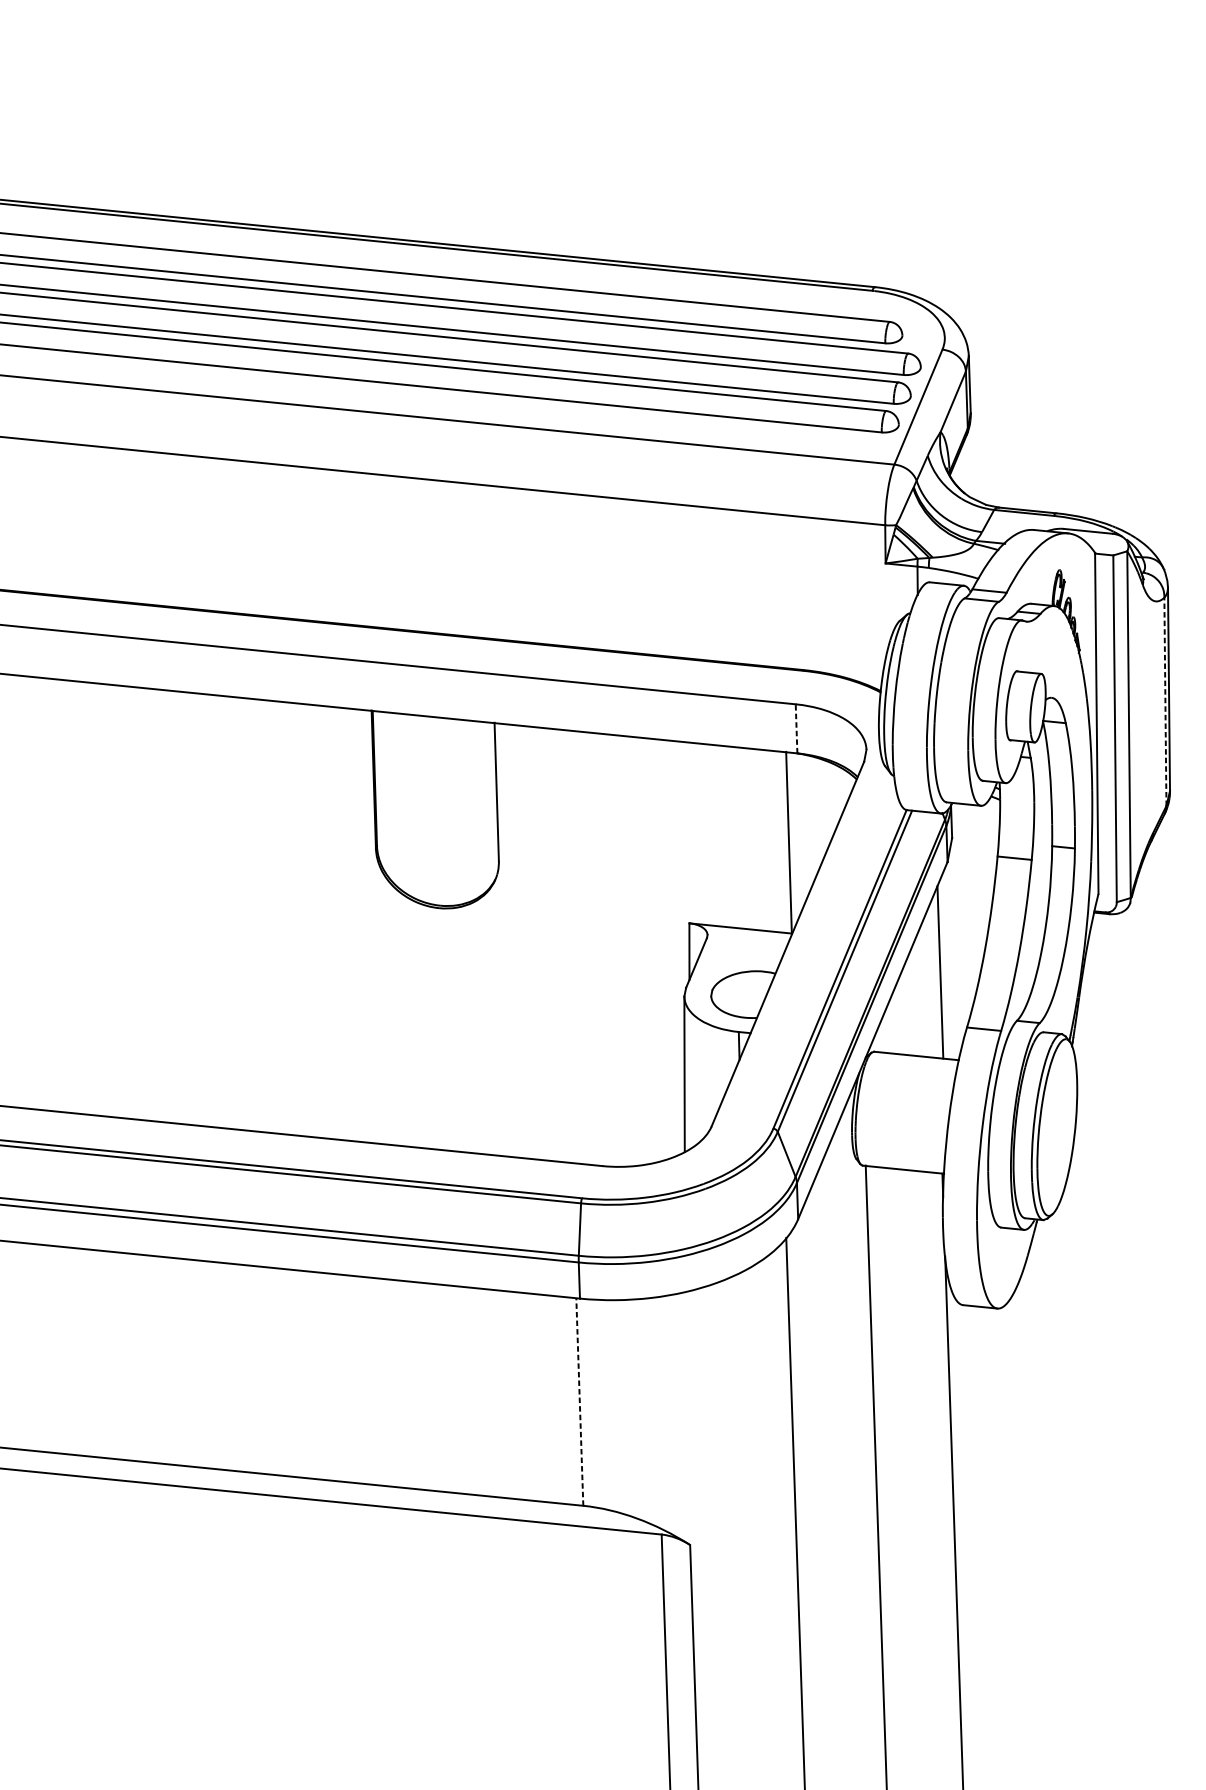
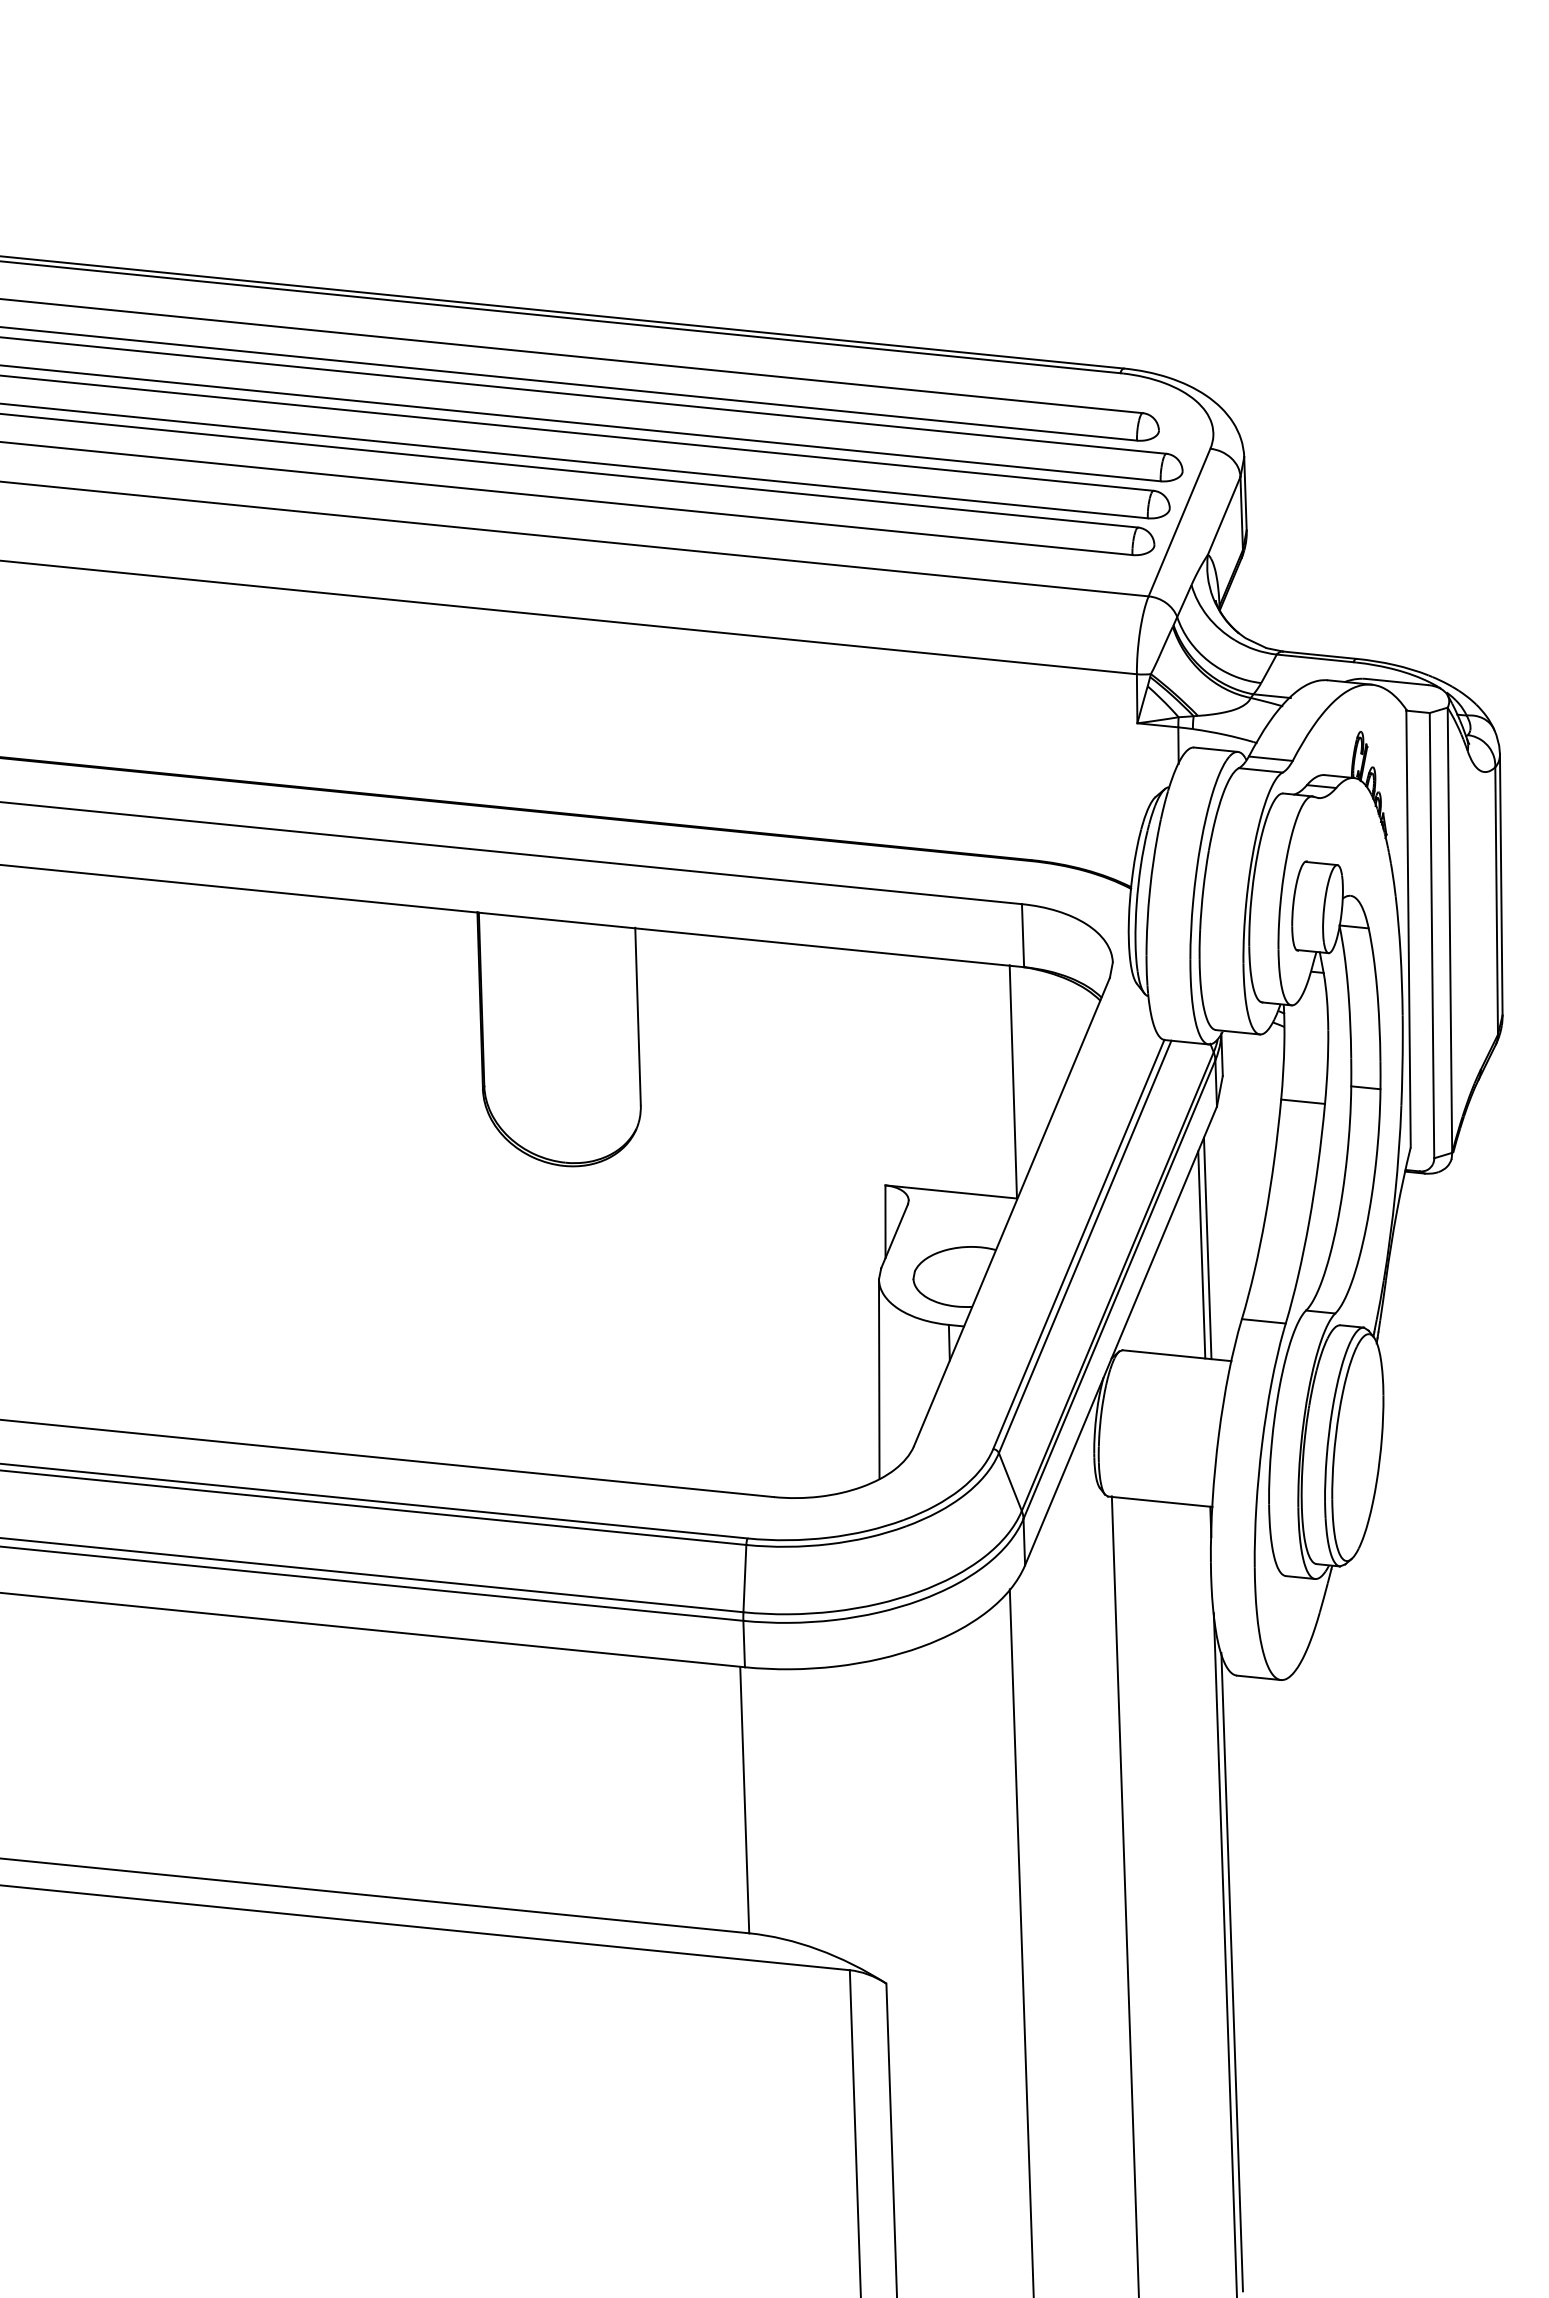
line: (1165, 702) -> (1496, 901), dashed -> solid
line: (796, 728) -> (1023, 935), dashed -> solid
line: (935, 977) -> (1201, 1254), added
line: (579, 1401) -> (744, 1799), dashed -> solid
line: (958, 1535) -> (1231, 1971), added

